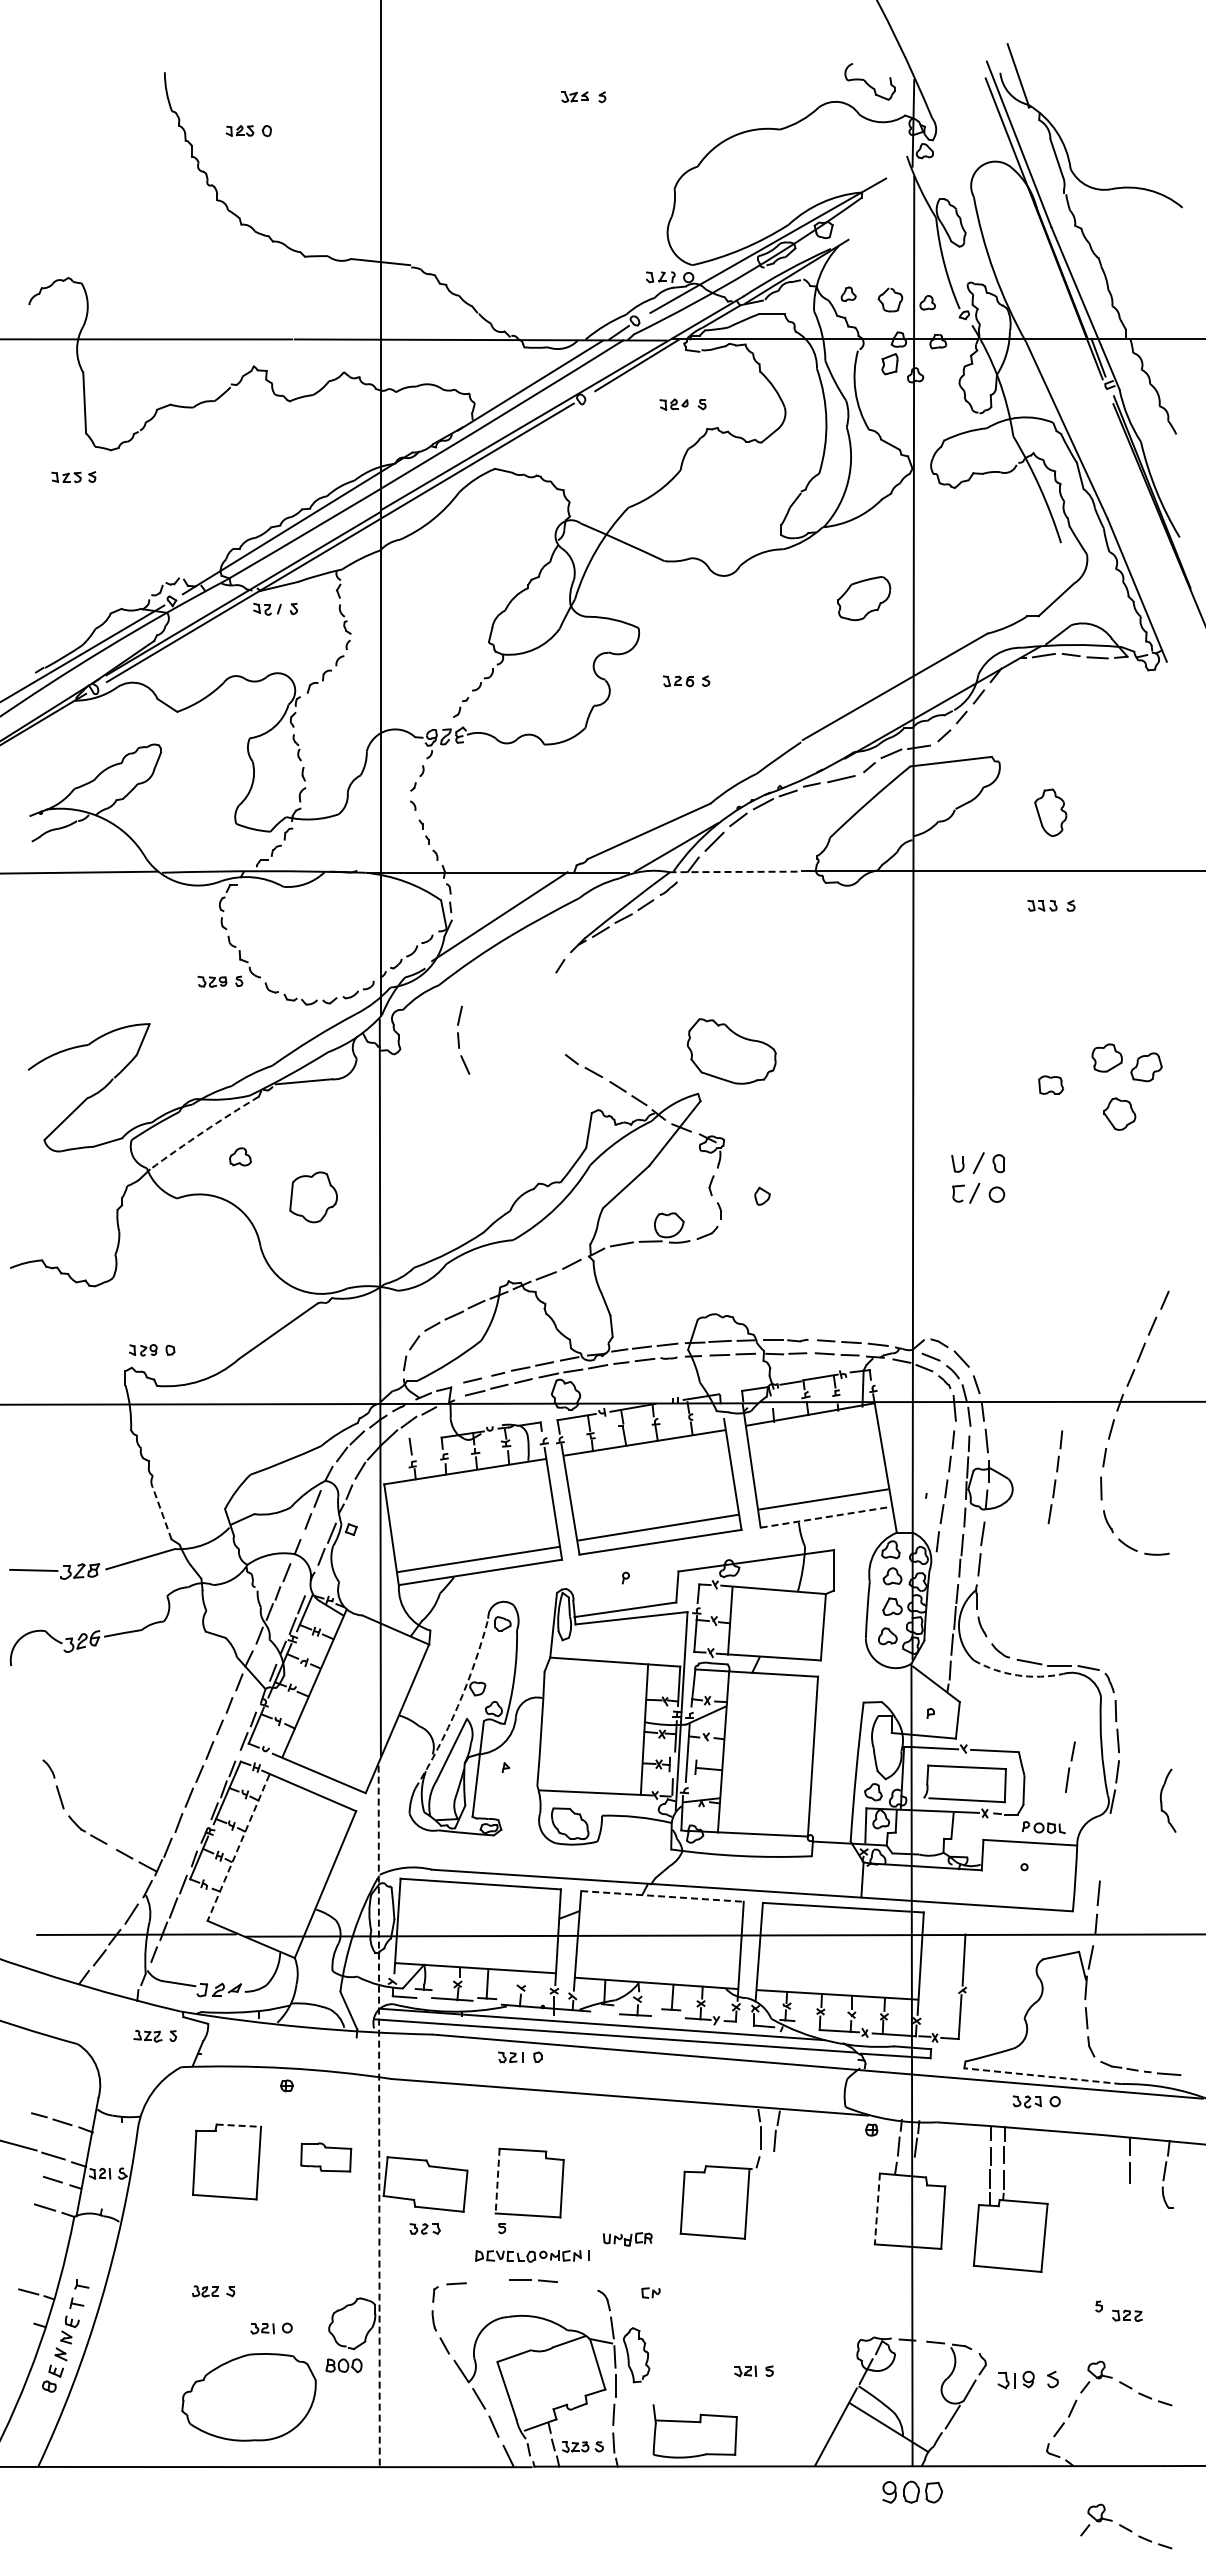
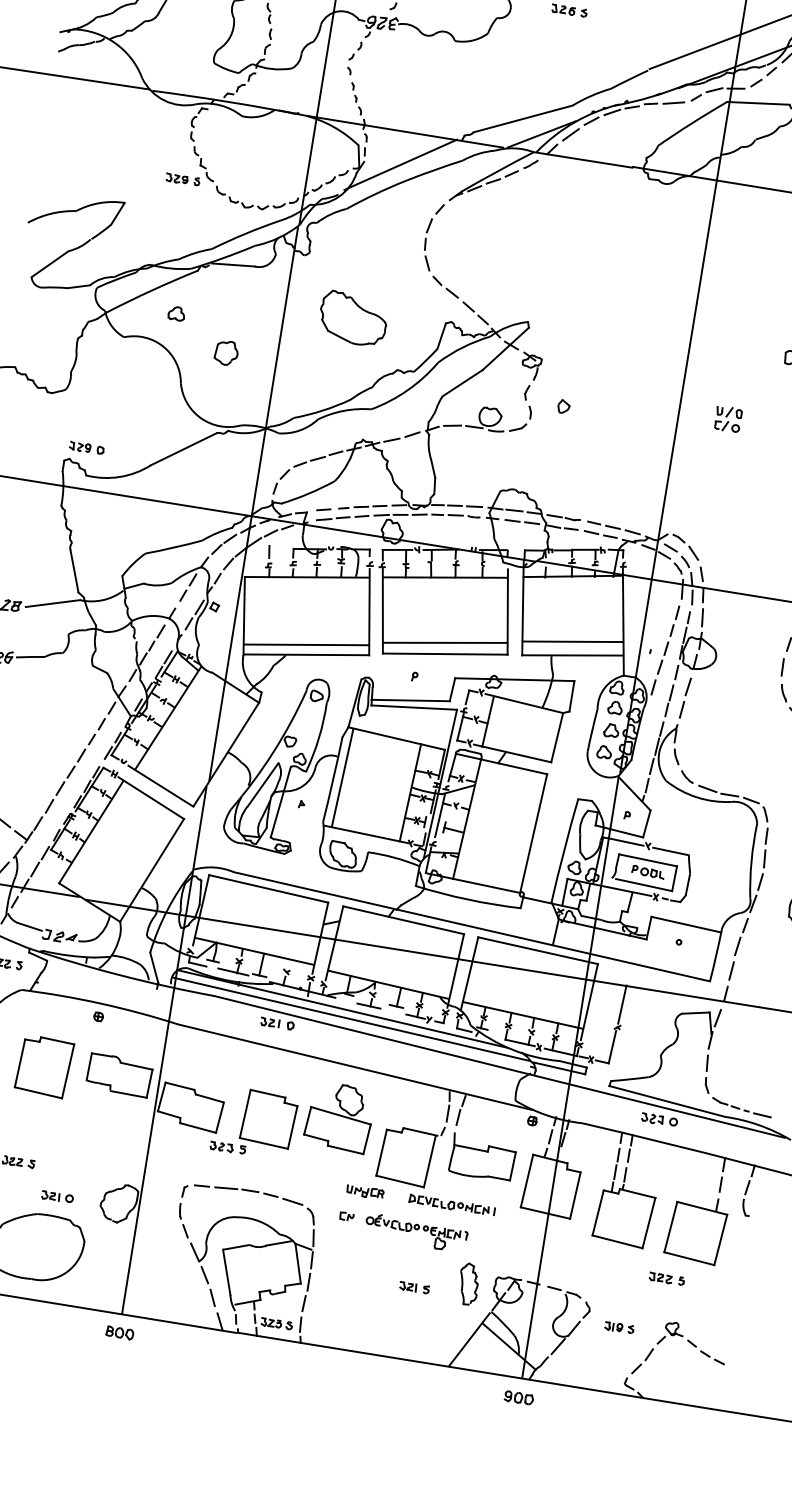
line: (735, 871) -> (583, 159), dashed -> solid
part: (463, 1039) -> (429, 244), moved
part: (731, 1051) -> (353, 318), moved
arc: (203, 1132) -> (151, 290), dashed -> solid
part: (978, 1177) -> (728, 418), size x0.62
part: (312, 1197) -> (225, 352), size x0.62
part: (1055, 1476) -> (749, 652), removed
line: (161, 1512) -> (74, 571), dashed -> solid
line: (826, 1517) -> (572, 655), dashed -> solid
arc: (1017, 1675) -> (697, 797), dashed -> solid
arc: (457, 1706) -> (272, 752), dashed -> solid
line: (553, 1724) -> (342, 777), added
part: (1070, 1766) -> (741, 936), moved
part: (1043, 1827) -> (648, 872), moved
line: (238, 1848) -> (91, 832), dashed -> solid
line: (662, 1896) -> (403, 920), dashed -> solid
line: (1042, 2076) -> (667, 1101), dashed -> solid
line: (379, 2116) -> (164, 1051), dashed -> solid
line: (239, 2125) -> (58, 1040), dashed -> solid
part: (325, 2157) -> (118, 1075), size x1.67
part: (620, 2165) -> (339, 1117), added
line: (497, 2181) -> (245, 1114), dashed -> solid
line: (877, 2208) -> (527, 1180), dashed -> solid
part: (424, 2228) -> (221, 1146), moved
part: (1107, 2235) -> (696, 1228), added
part: (627, 2239) -> (365, 1192), moved
part: (532, 2256) -> (452, 1205), moved
line: (488, 2281) -> (226, 1188), added
line: (577, 2285) -> (292, 1202), added
part: (744, 2299) -> (416, 1232), added
part: (1127, 2315) -> (660, 1277), moved
part: (636, 2355) -> (468, 1284), moved
part: (343, 2365) -> (119, 1332), moved
part: (1028, 2379) -> (619, 1327), size x0.62
part: (694, 2431) -> (482, 1158), moved
part: (912, 2491) -> (519, 1397), size x0.62
part: (1126, 2526) -> (675, 1449), removed

